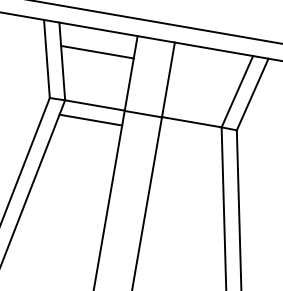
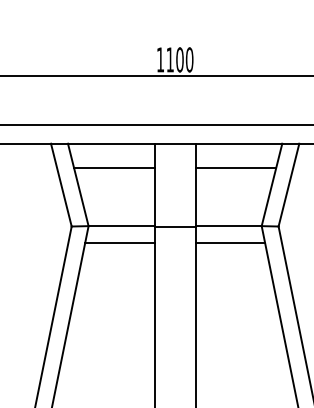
line: (206, 71) -> (235, 168), added
line: (190, 137) -> (230, 242), added

